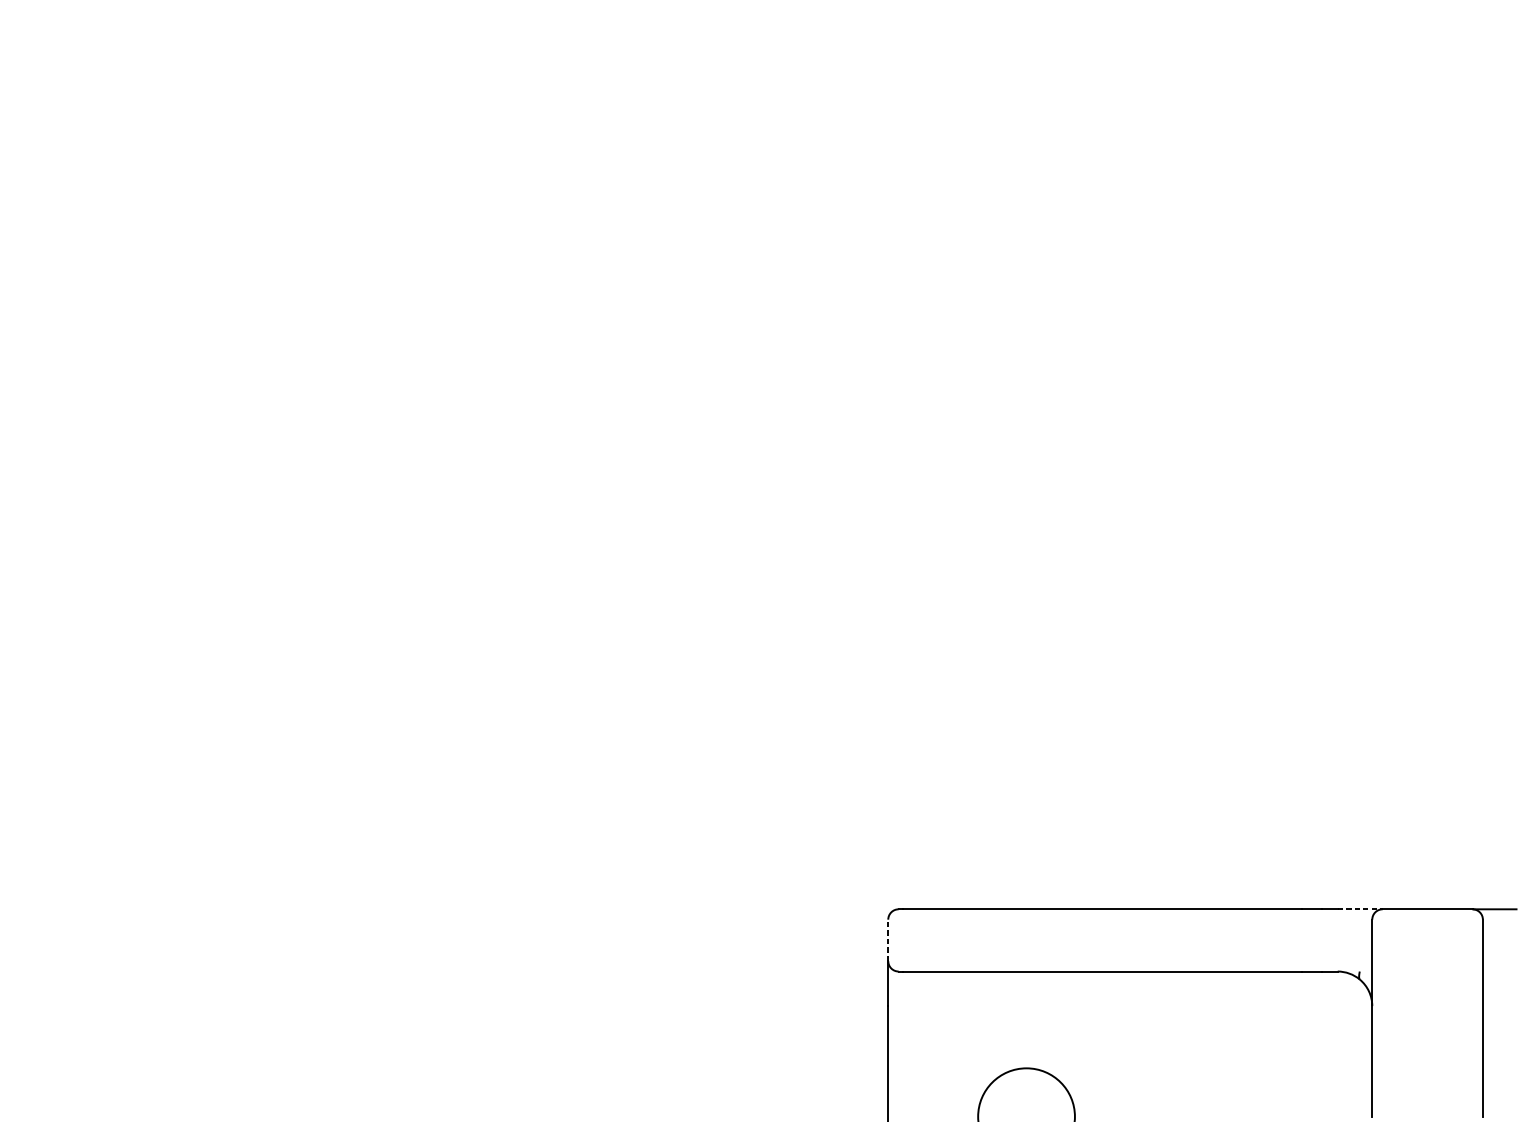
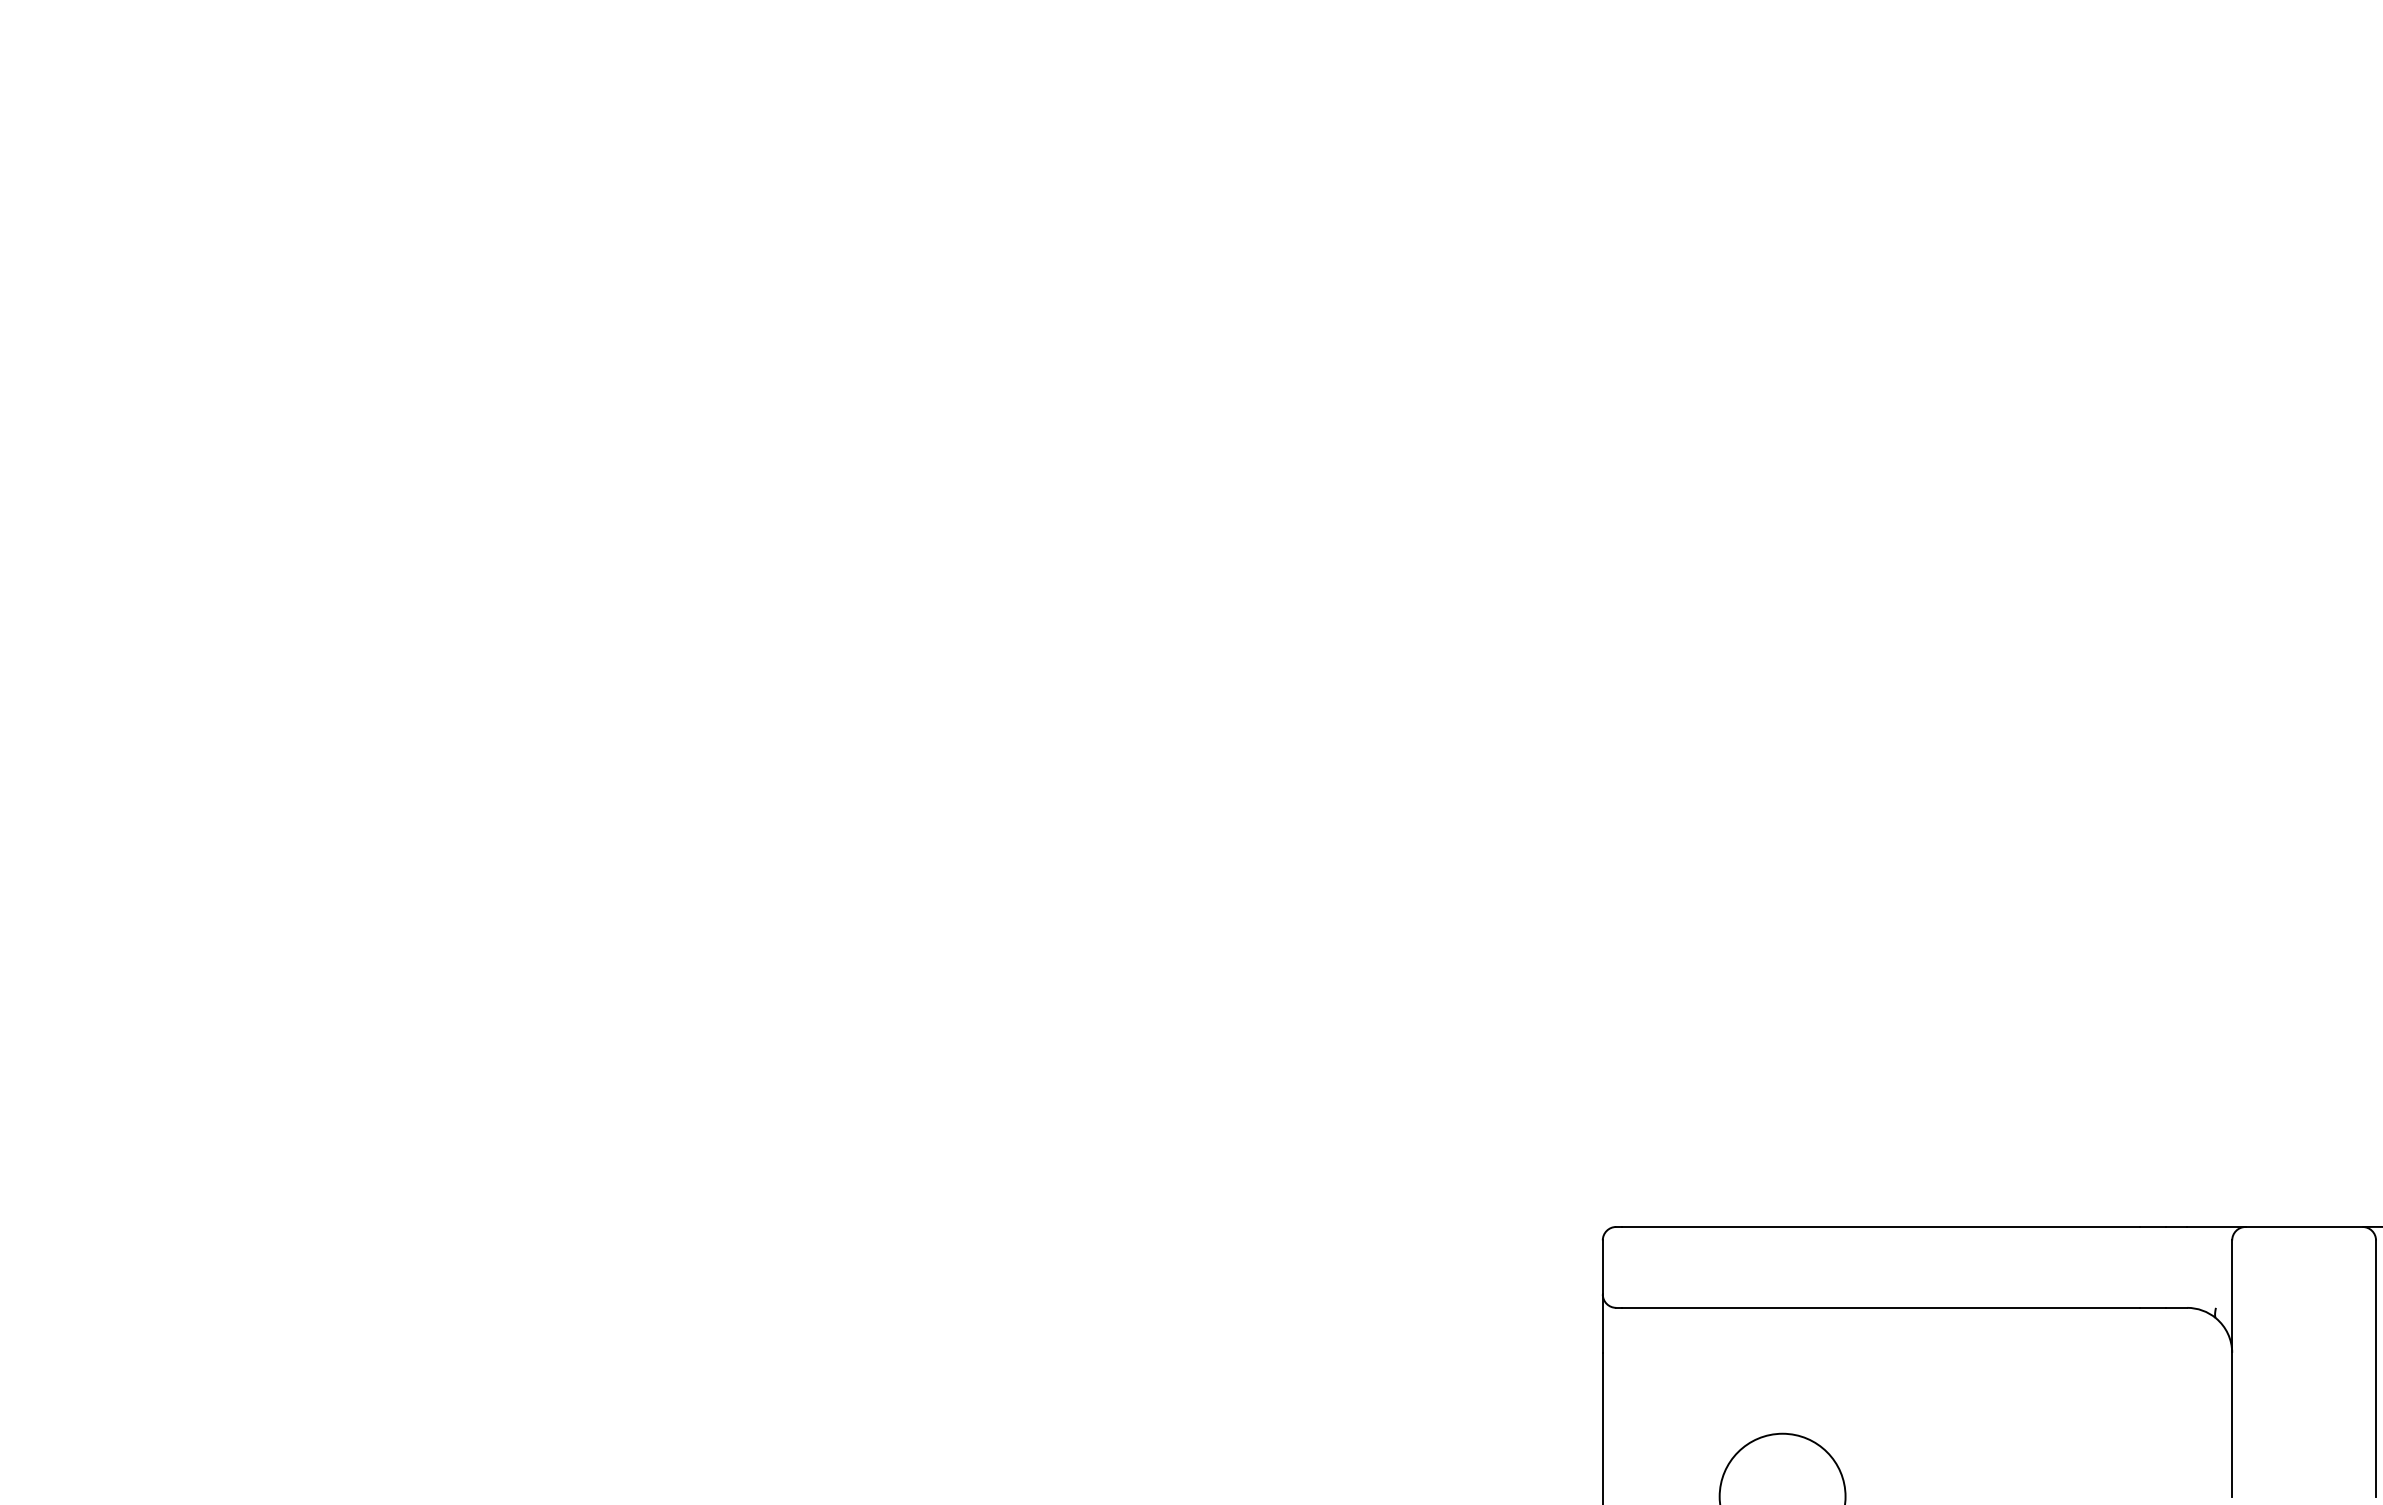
line: (1360, 908) -> (2216, 1226), dashed -> solid
line: (888, 940) -> (1602, 1267), dashed -> solid

